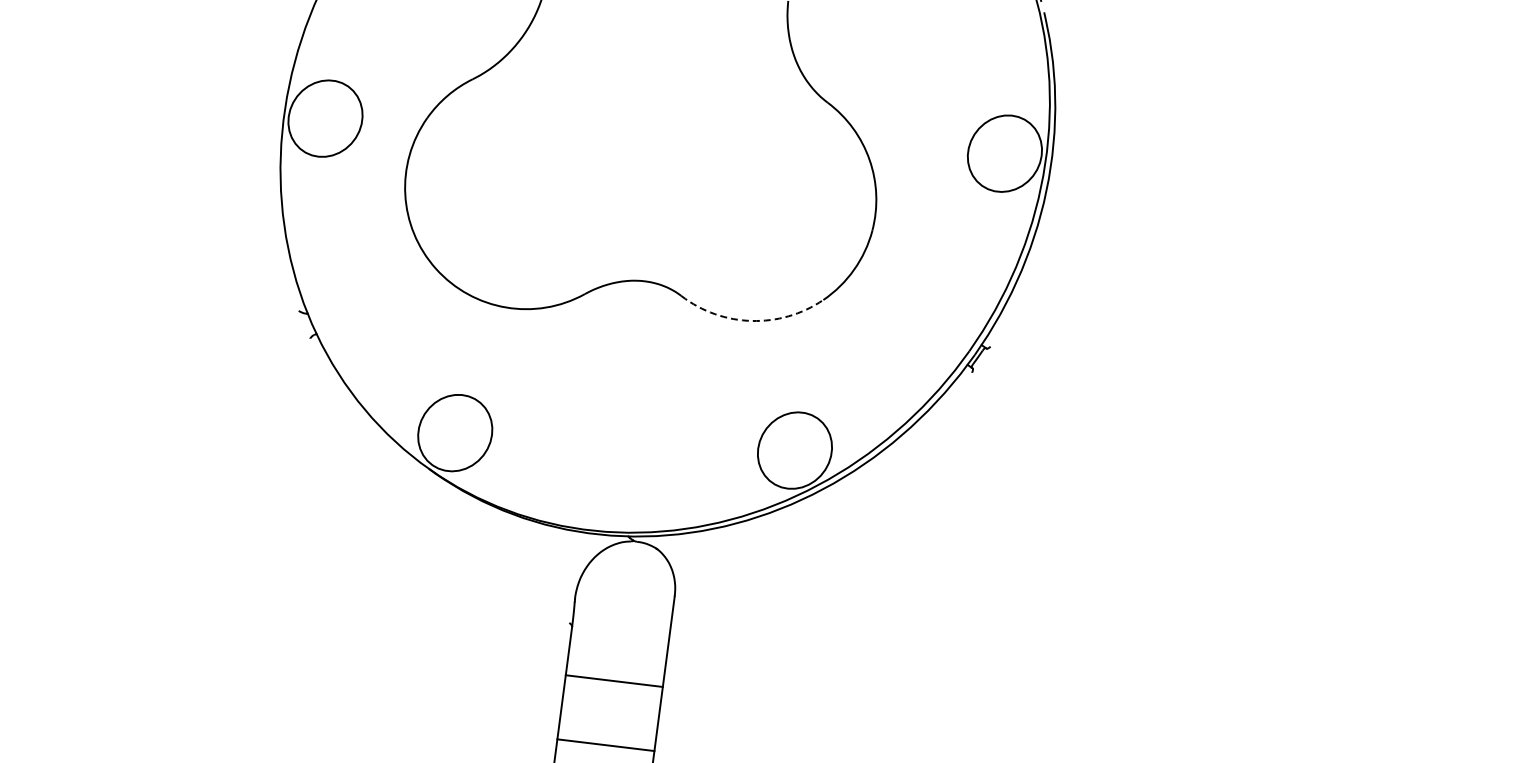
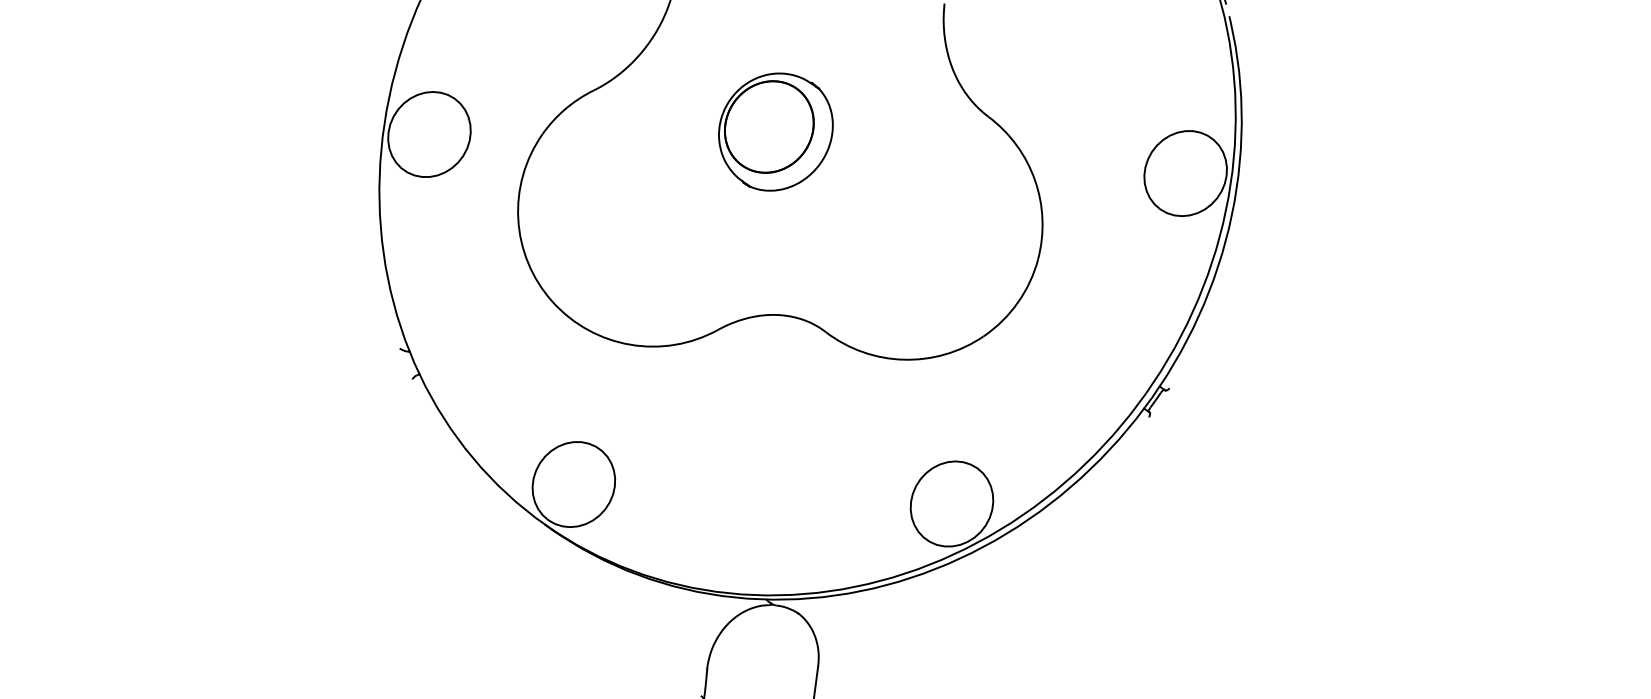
part: (636, 115) -> (775, 131), added
arc: (751, 320) -> (903, 359), dashed -> solid

